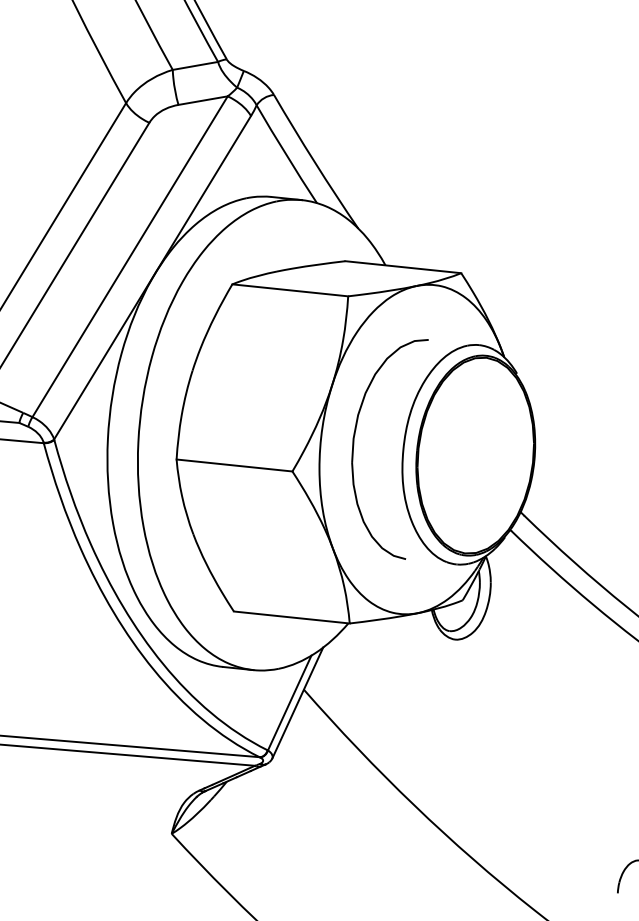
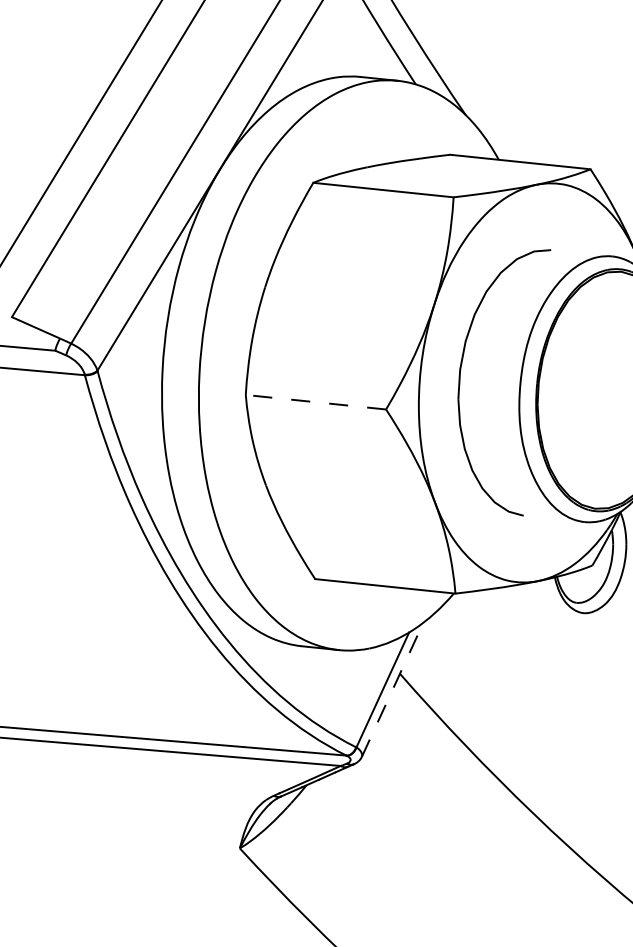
line: (234, 465) -> (315, 402), solid -> dashed
line: (297, 702) -> (392, 689), solid -> dashed

